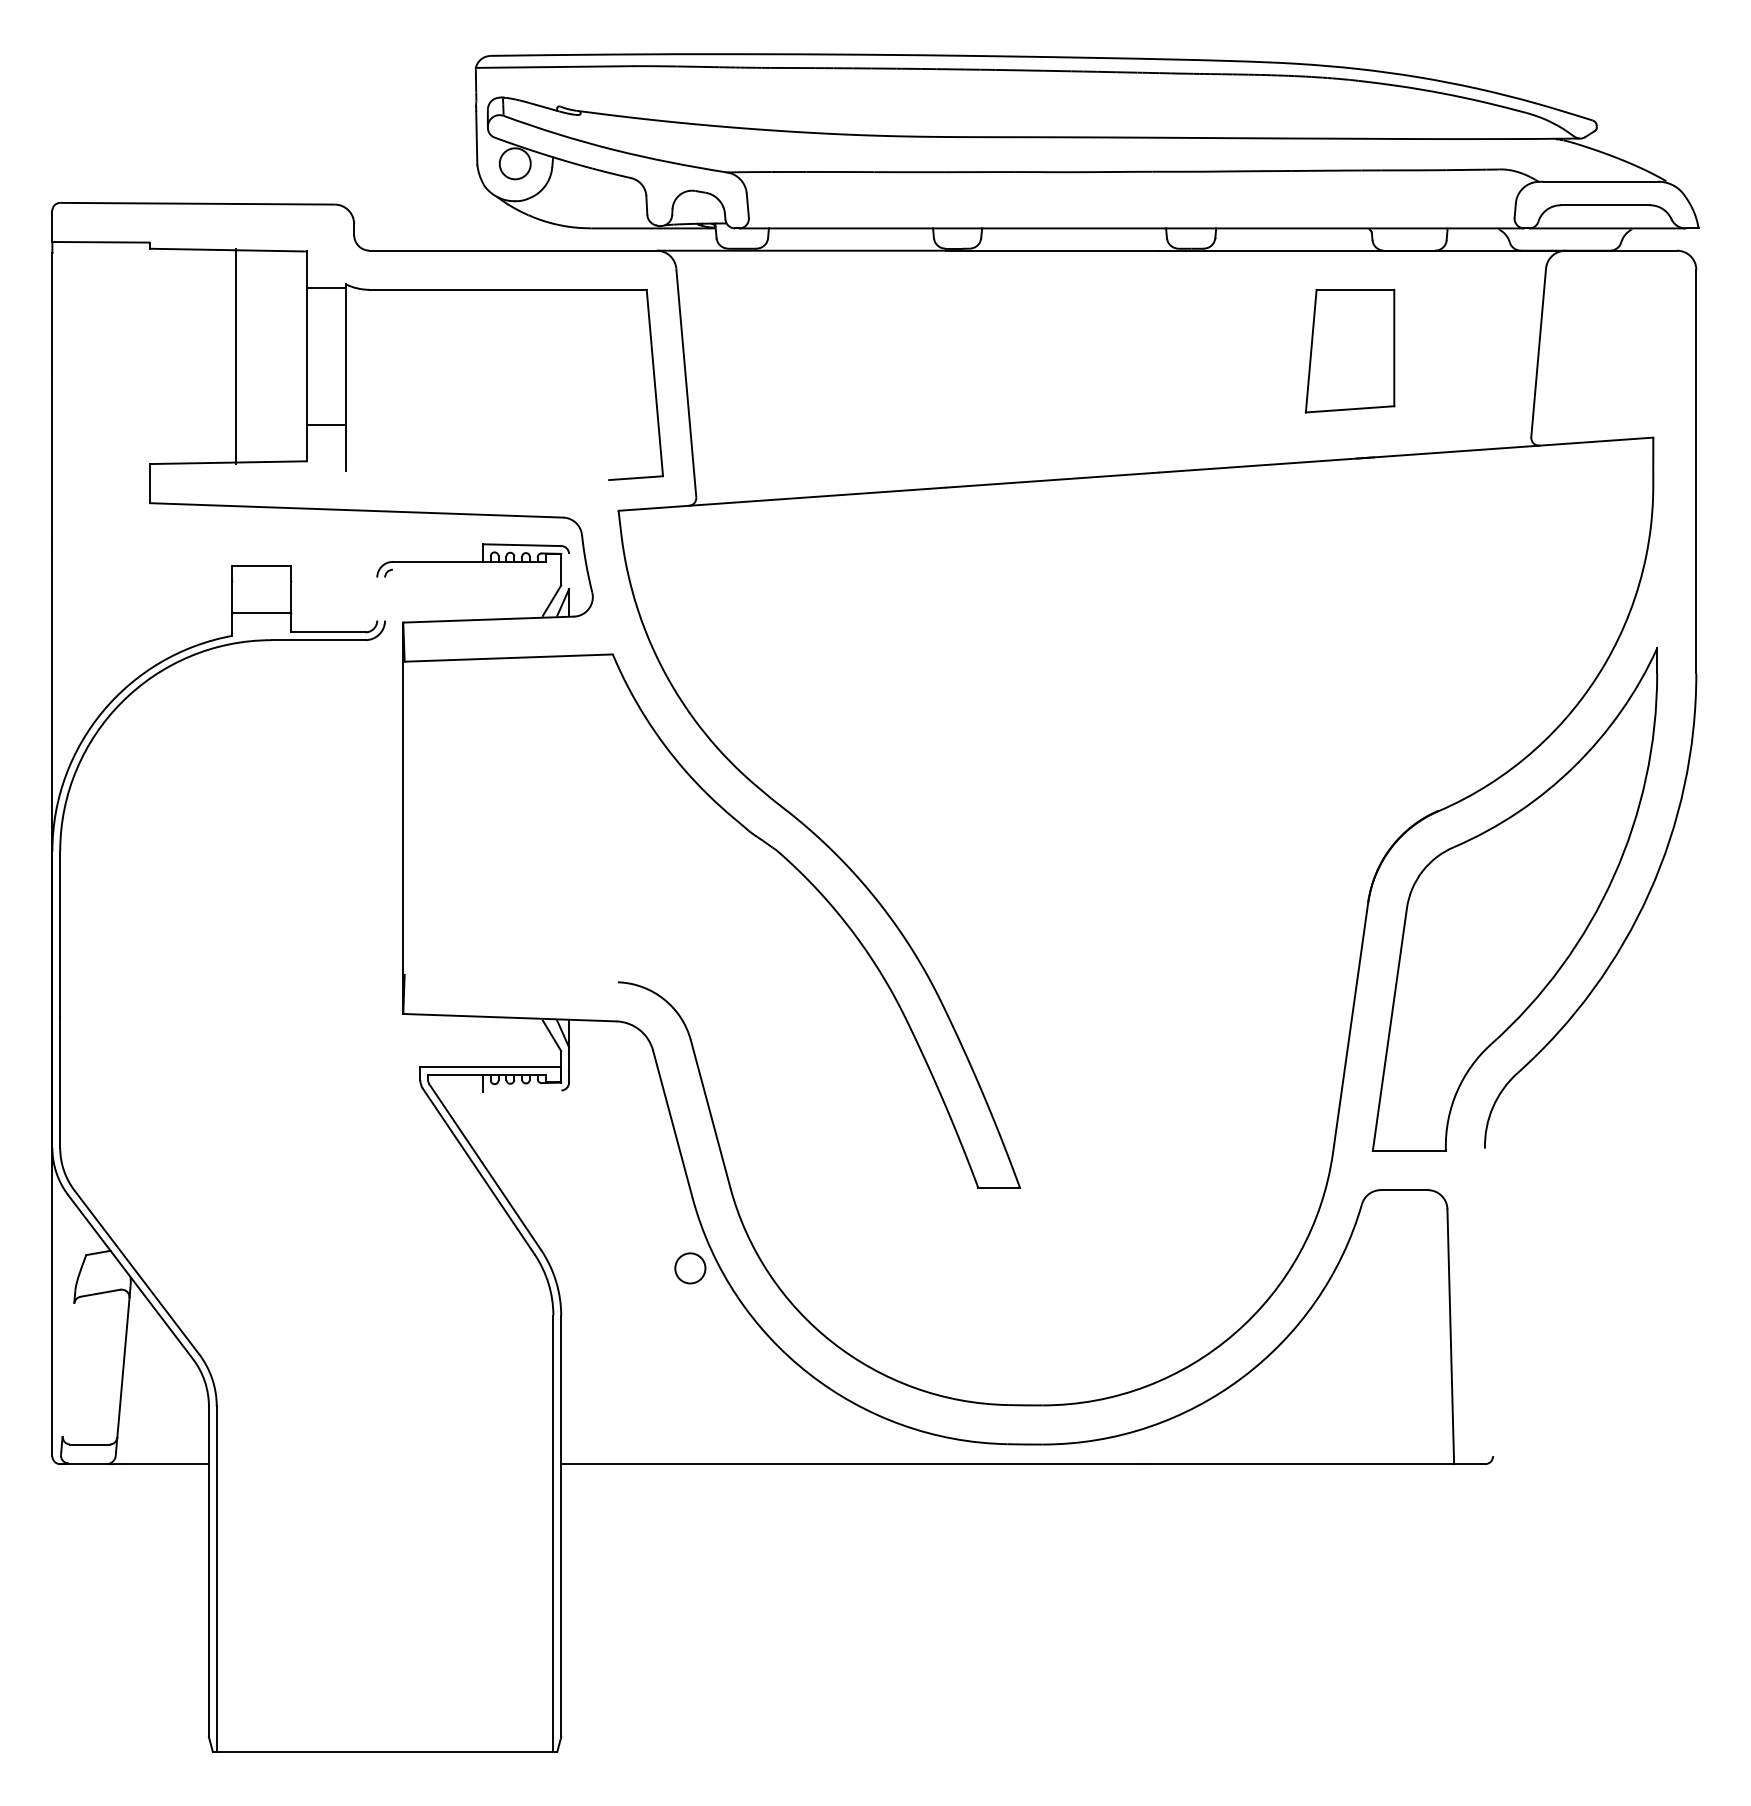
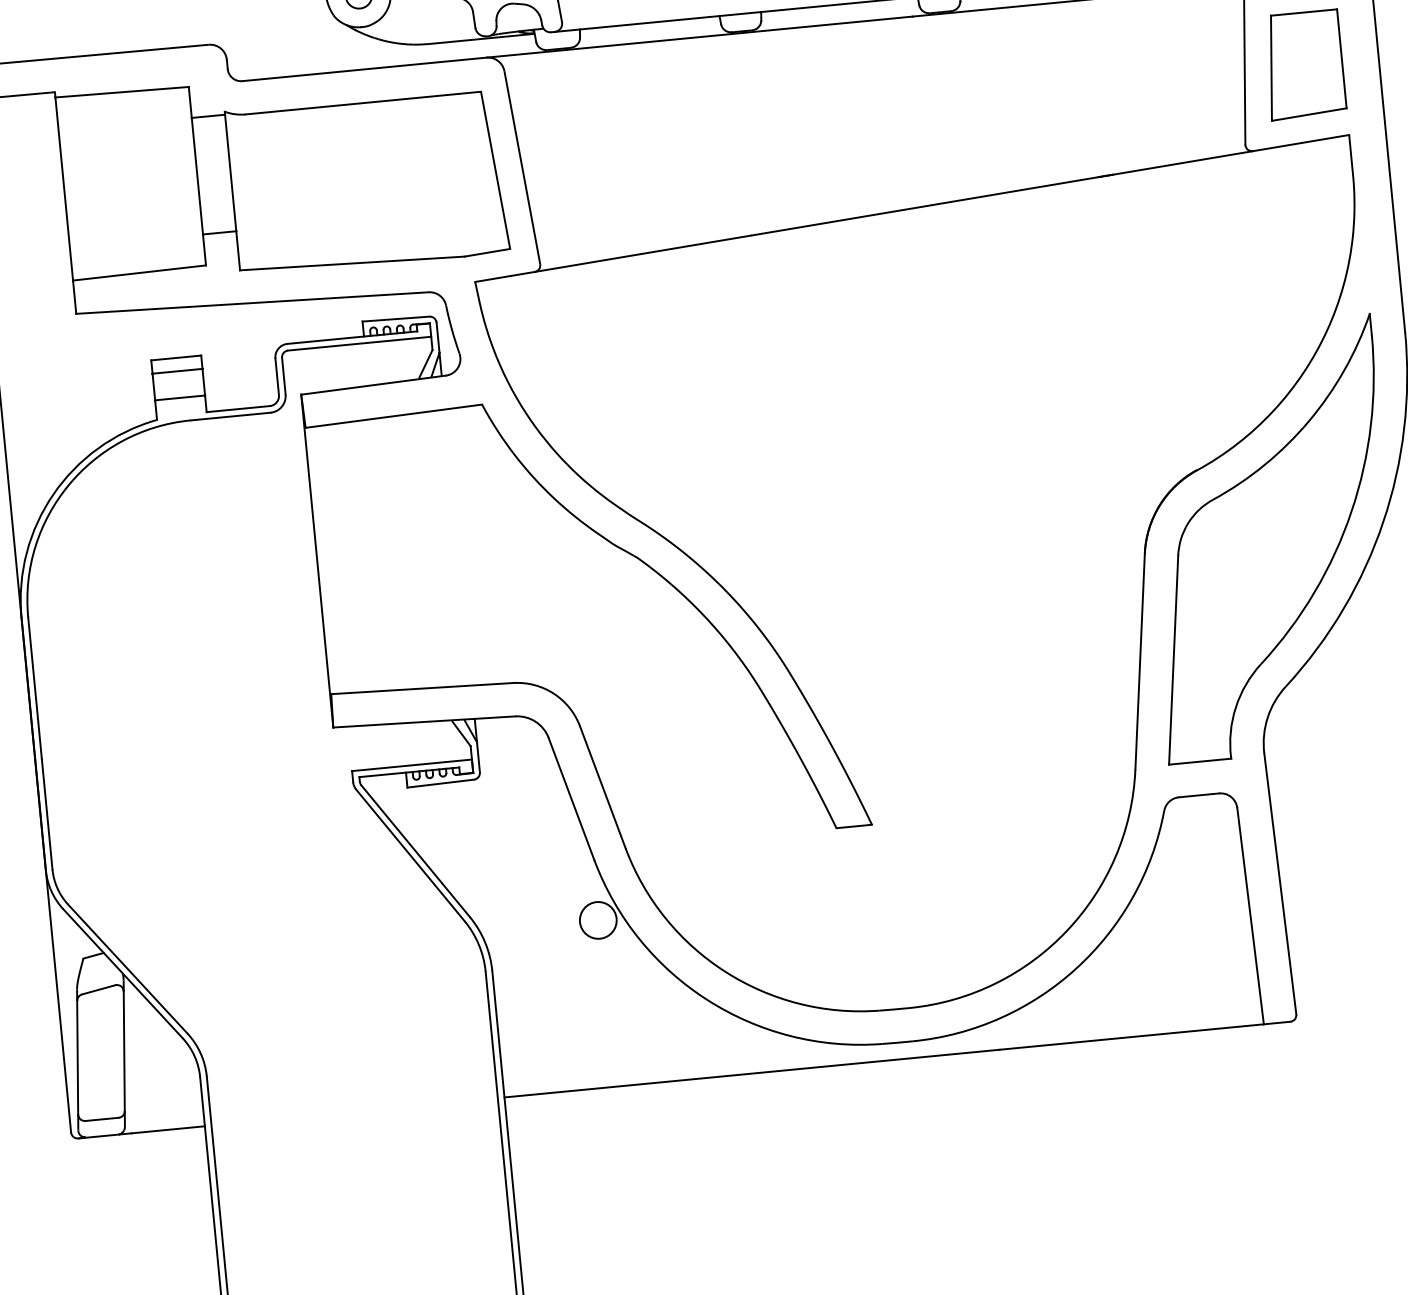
part: (1349, 351) -> (1304, 65), moved
line: (236, 356) -> (64, 189), moved
line: (477, 475) -> (352, 263), added
line: (476, 569) -> (359, 343), added
line: (569, 571) -> (438, 337), added
line: (261, 581) -> (177, 371), added
line: (377, 598) -> (277, 376), added
line: (385, 598) -> (284, 375), added
line: (510, 978) -> (421, 688), added
line: (521, 1091) -> (440, 783), added
circle: (689, 1267) -> (597, 919), size x1.43
line: (1489, 1302) -> (1280, 883), added
line: (68, 1369) -> (77, 1057), added

